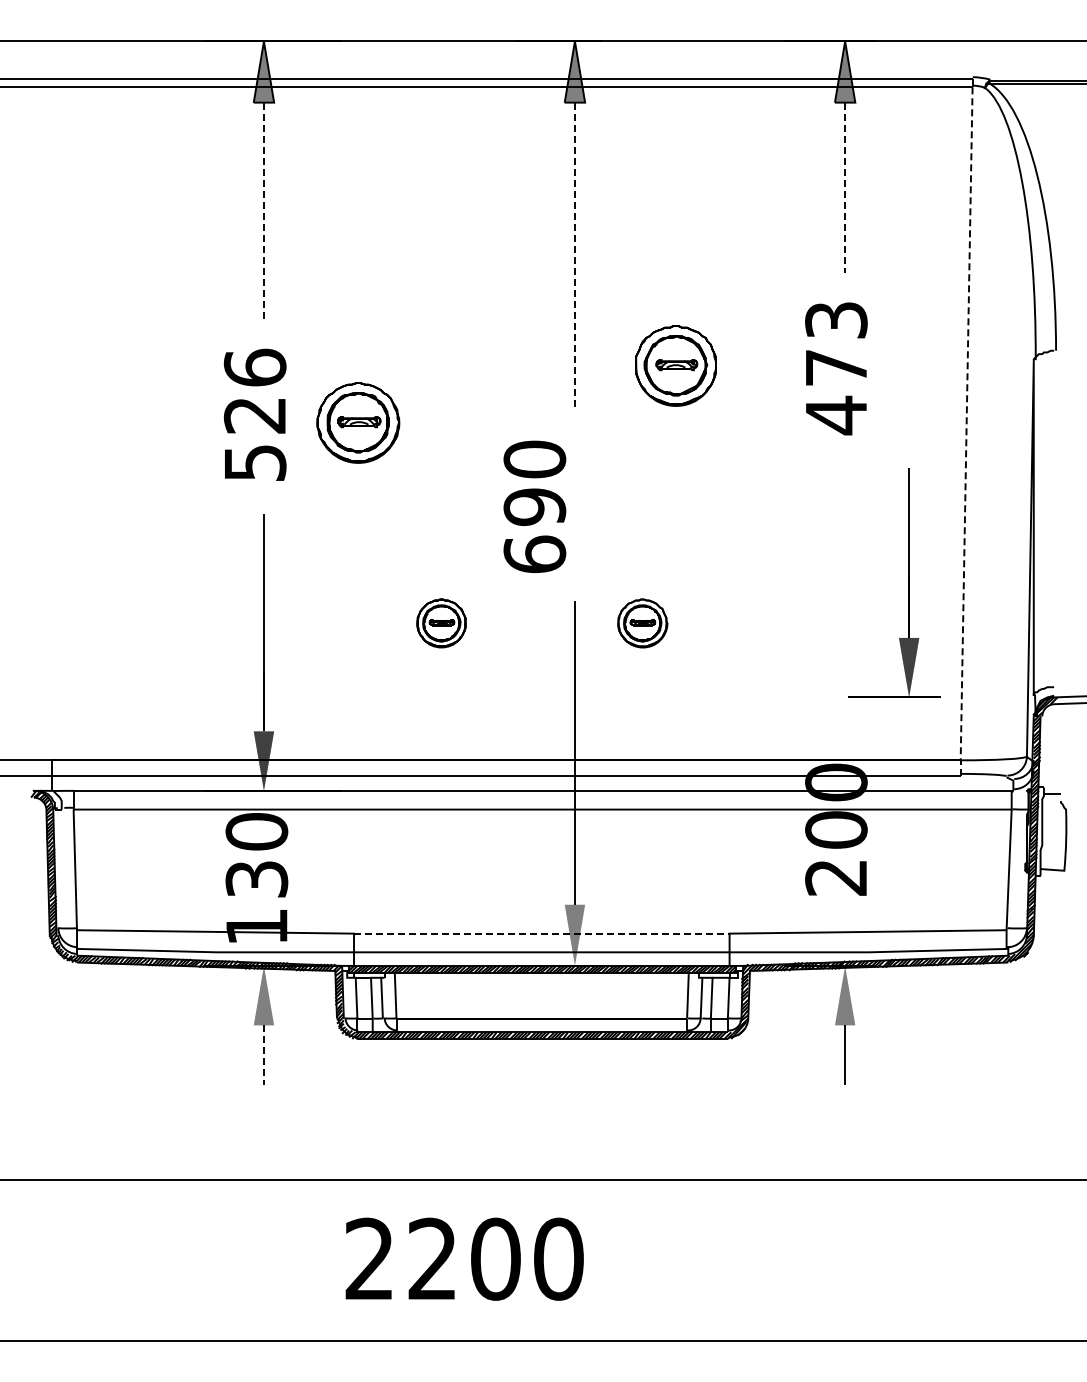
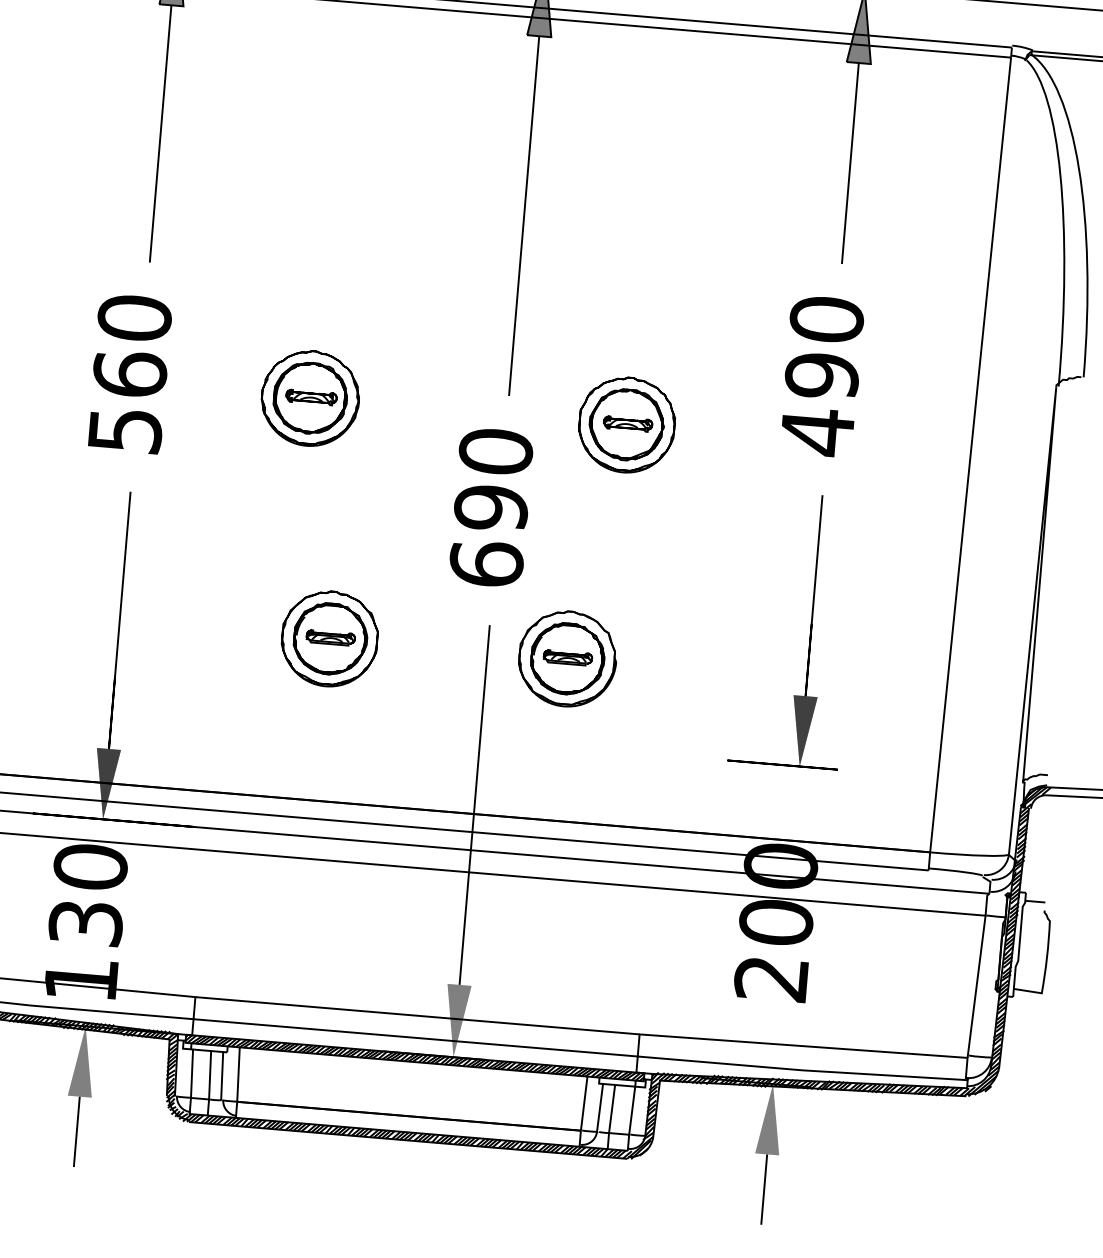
line: (845, 187) -> (850, 163), dashed -> solid
line: (263, 211) -> (160, 134), dashed -> solid
line: (574, 255) -> (523, 216), dashed -> solid
text: (836, 343) -> (824, 347), 473 -> 490
part: (675, 365) -> (626, 424), moved
text: (254, 390) -> (131, 344), 526 -> 560
part: (358, 422) -> (310, 397), moved
line: (966, 432) -> (969, 465), dashed -> solid
text: (534, 506) -> (490, 507), moved
part: (908, 582) -> (810, 630), moved
part: (441, 623) -> (329, 638), size x1.67
part: (642, 623) -> (567, 658), size x1.67
line: (541, 933) -> (417, 1015), dashed -> solid
line: (263, 1055) -> (76, 1132), dashed -> solid

